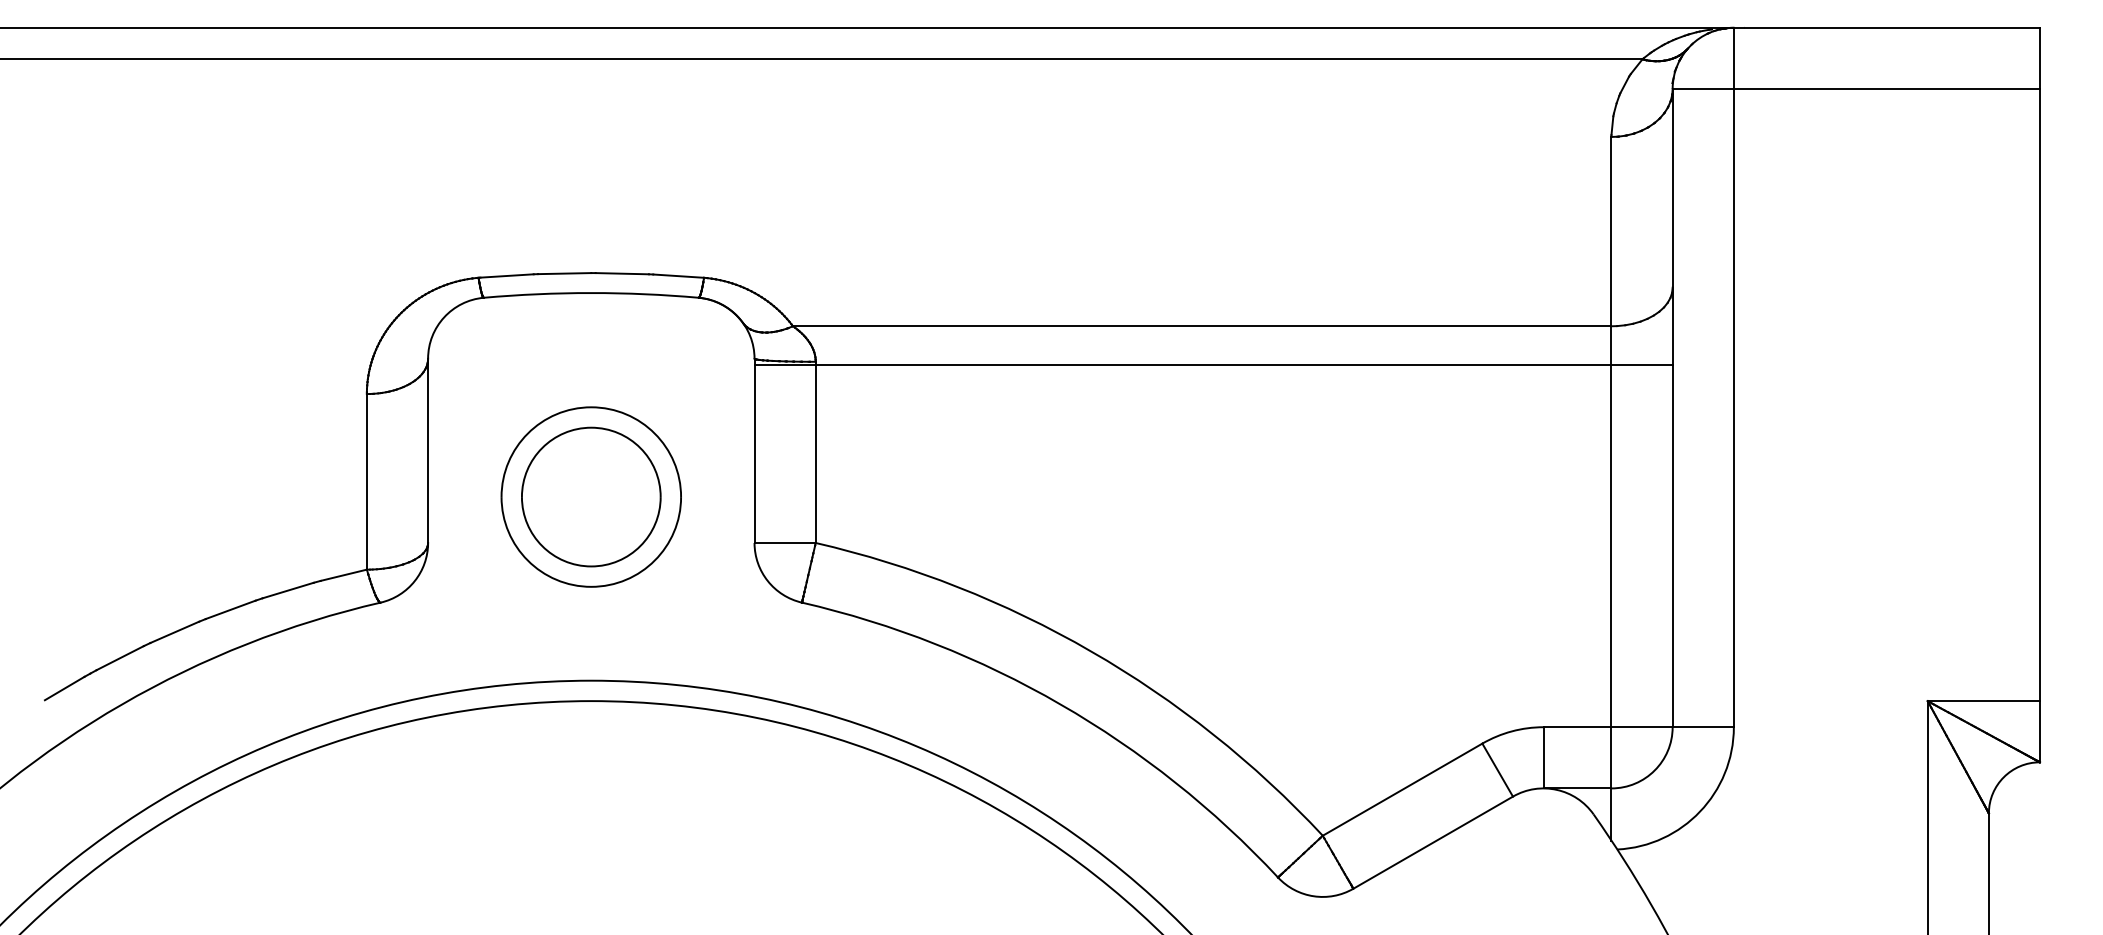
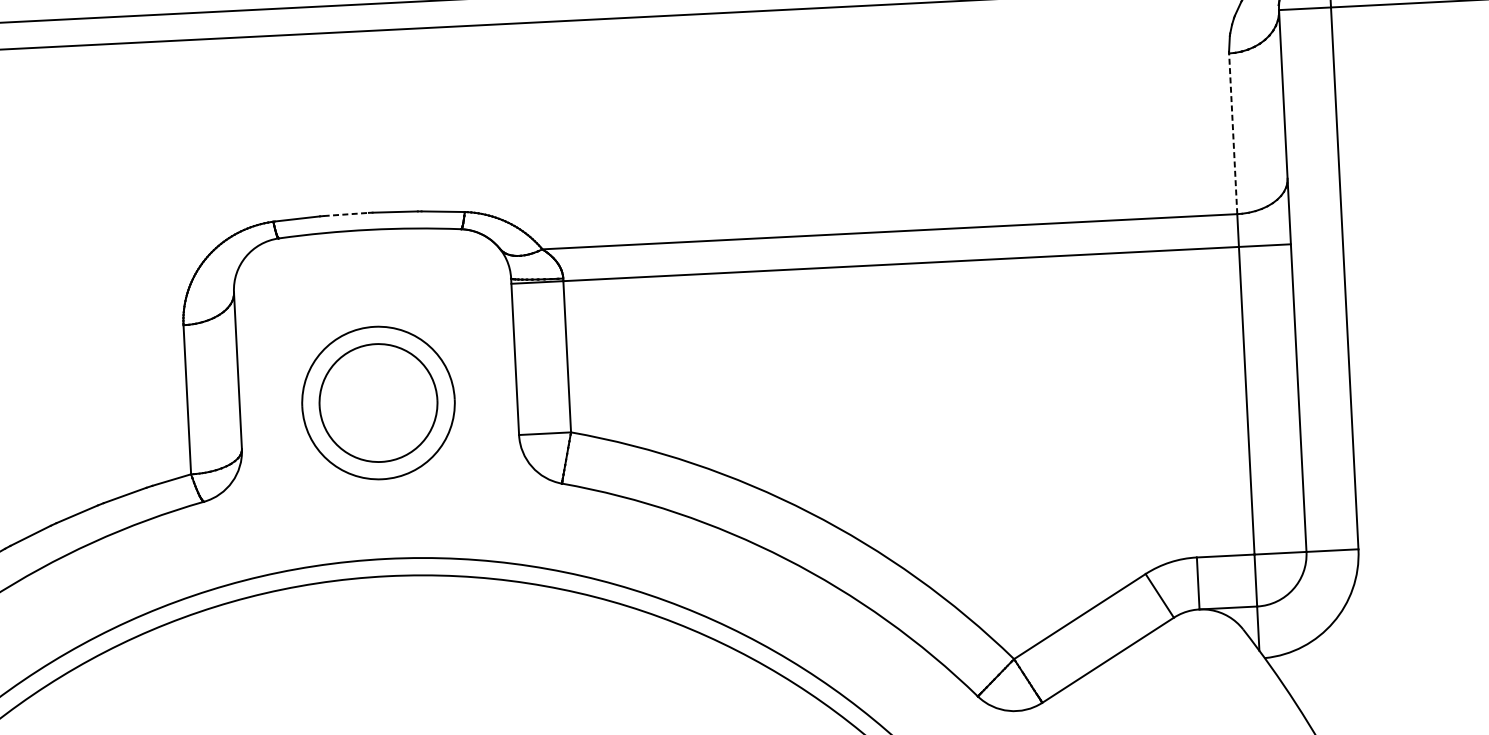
line: (1611, 231) -> (1233, 133), solid -> dashed
line: (564, 273) -> (346, 214), solid -> dashed

